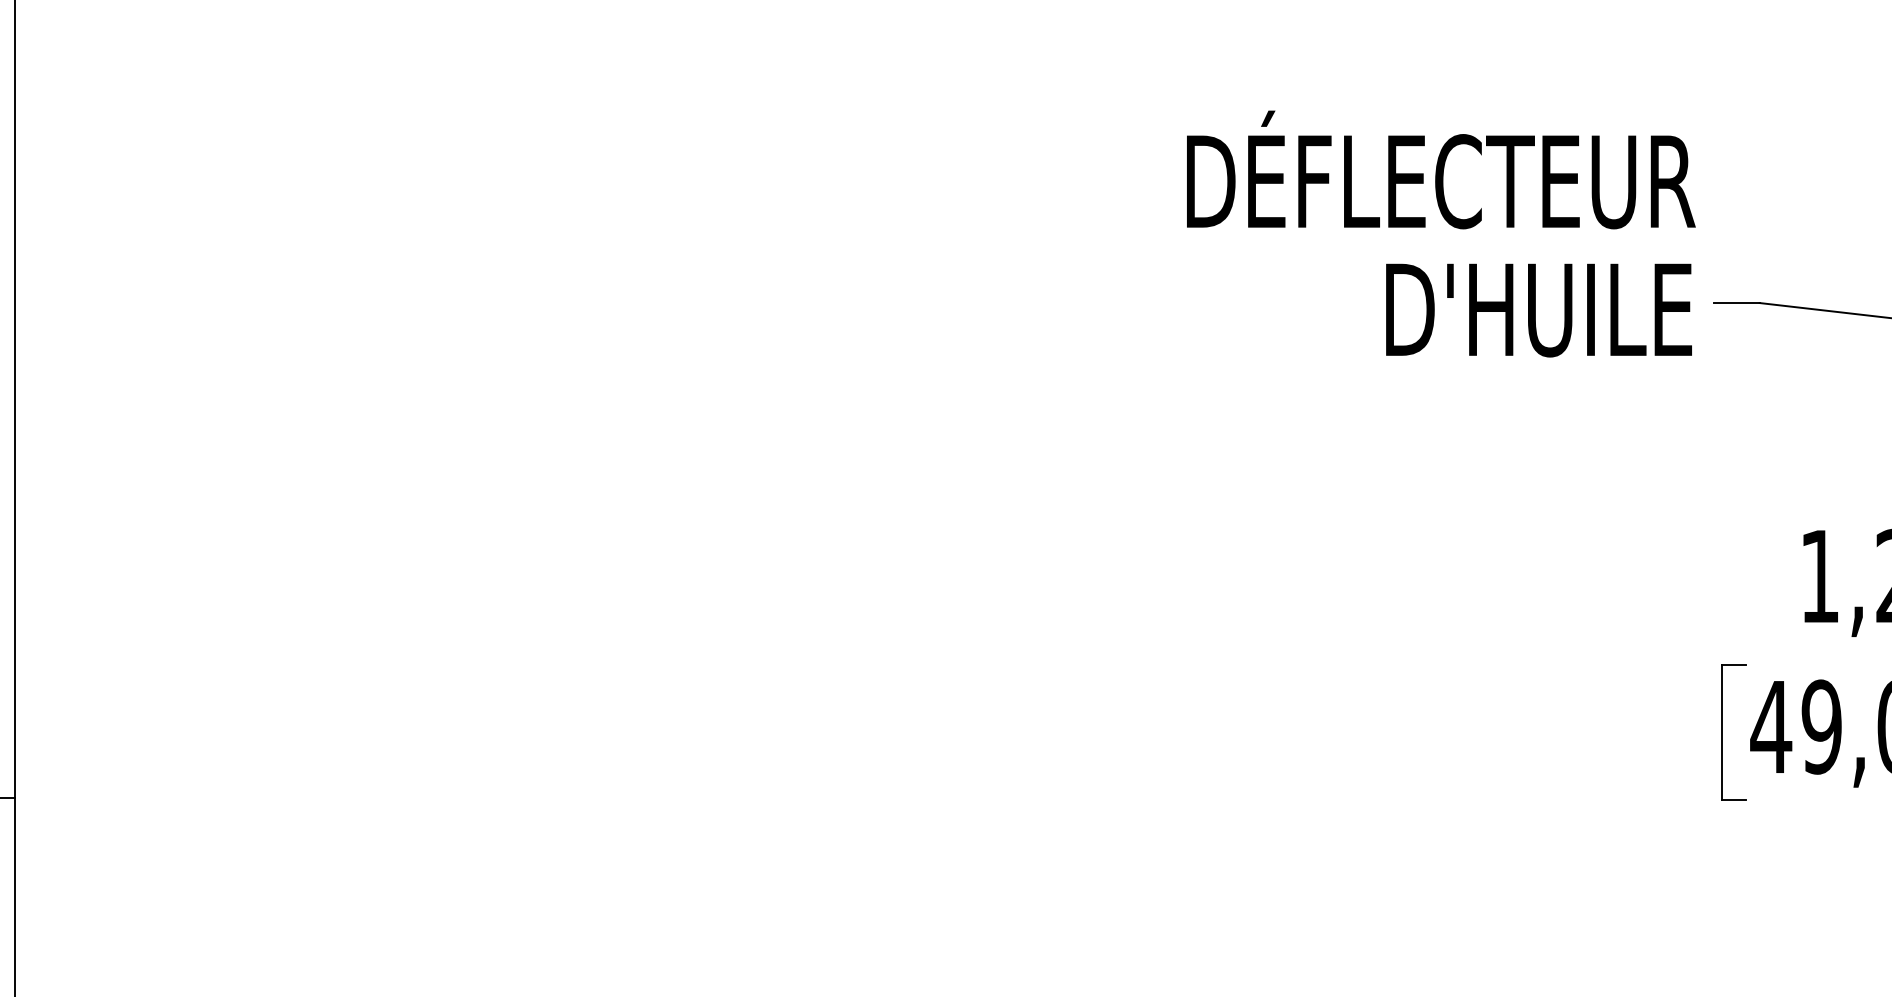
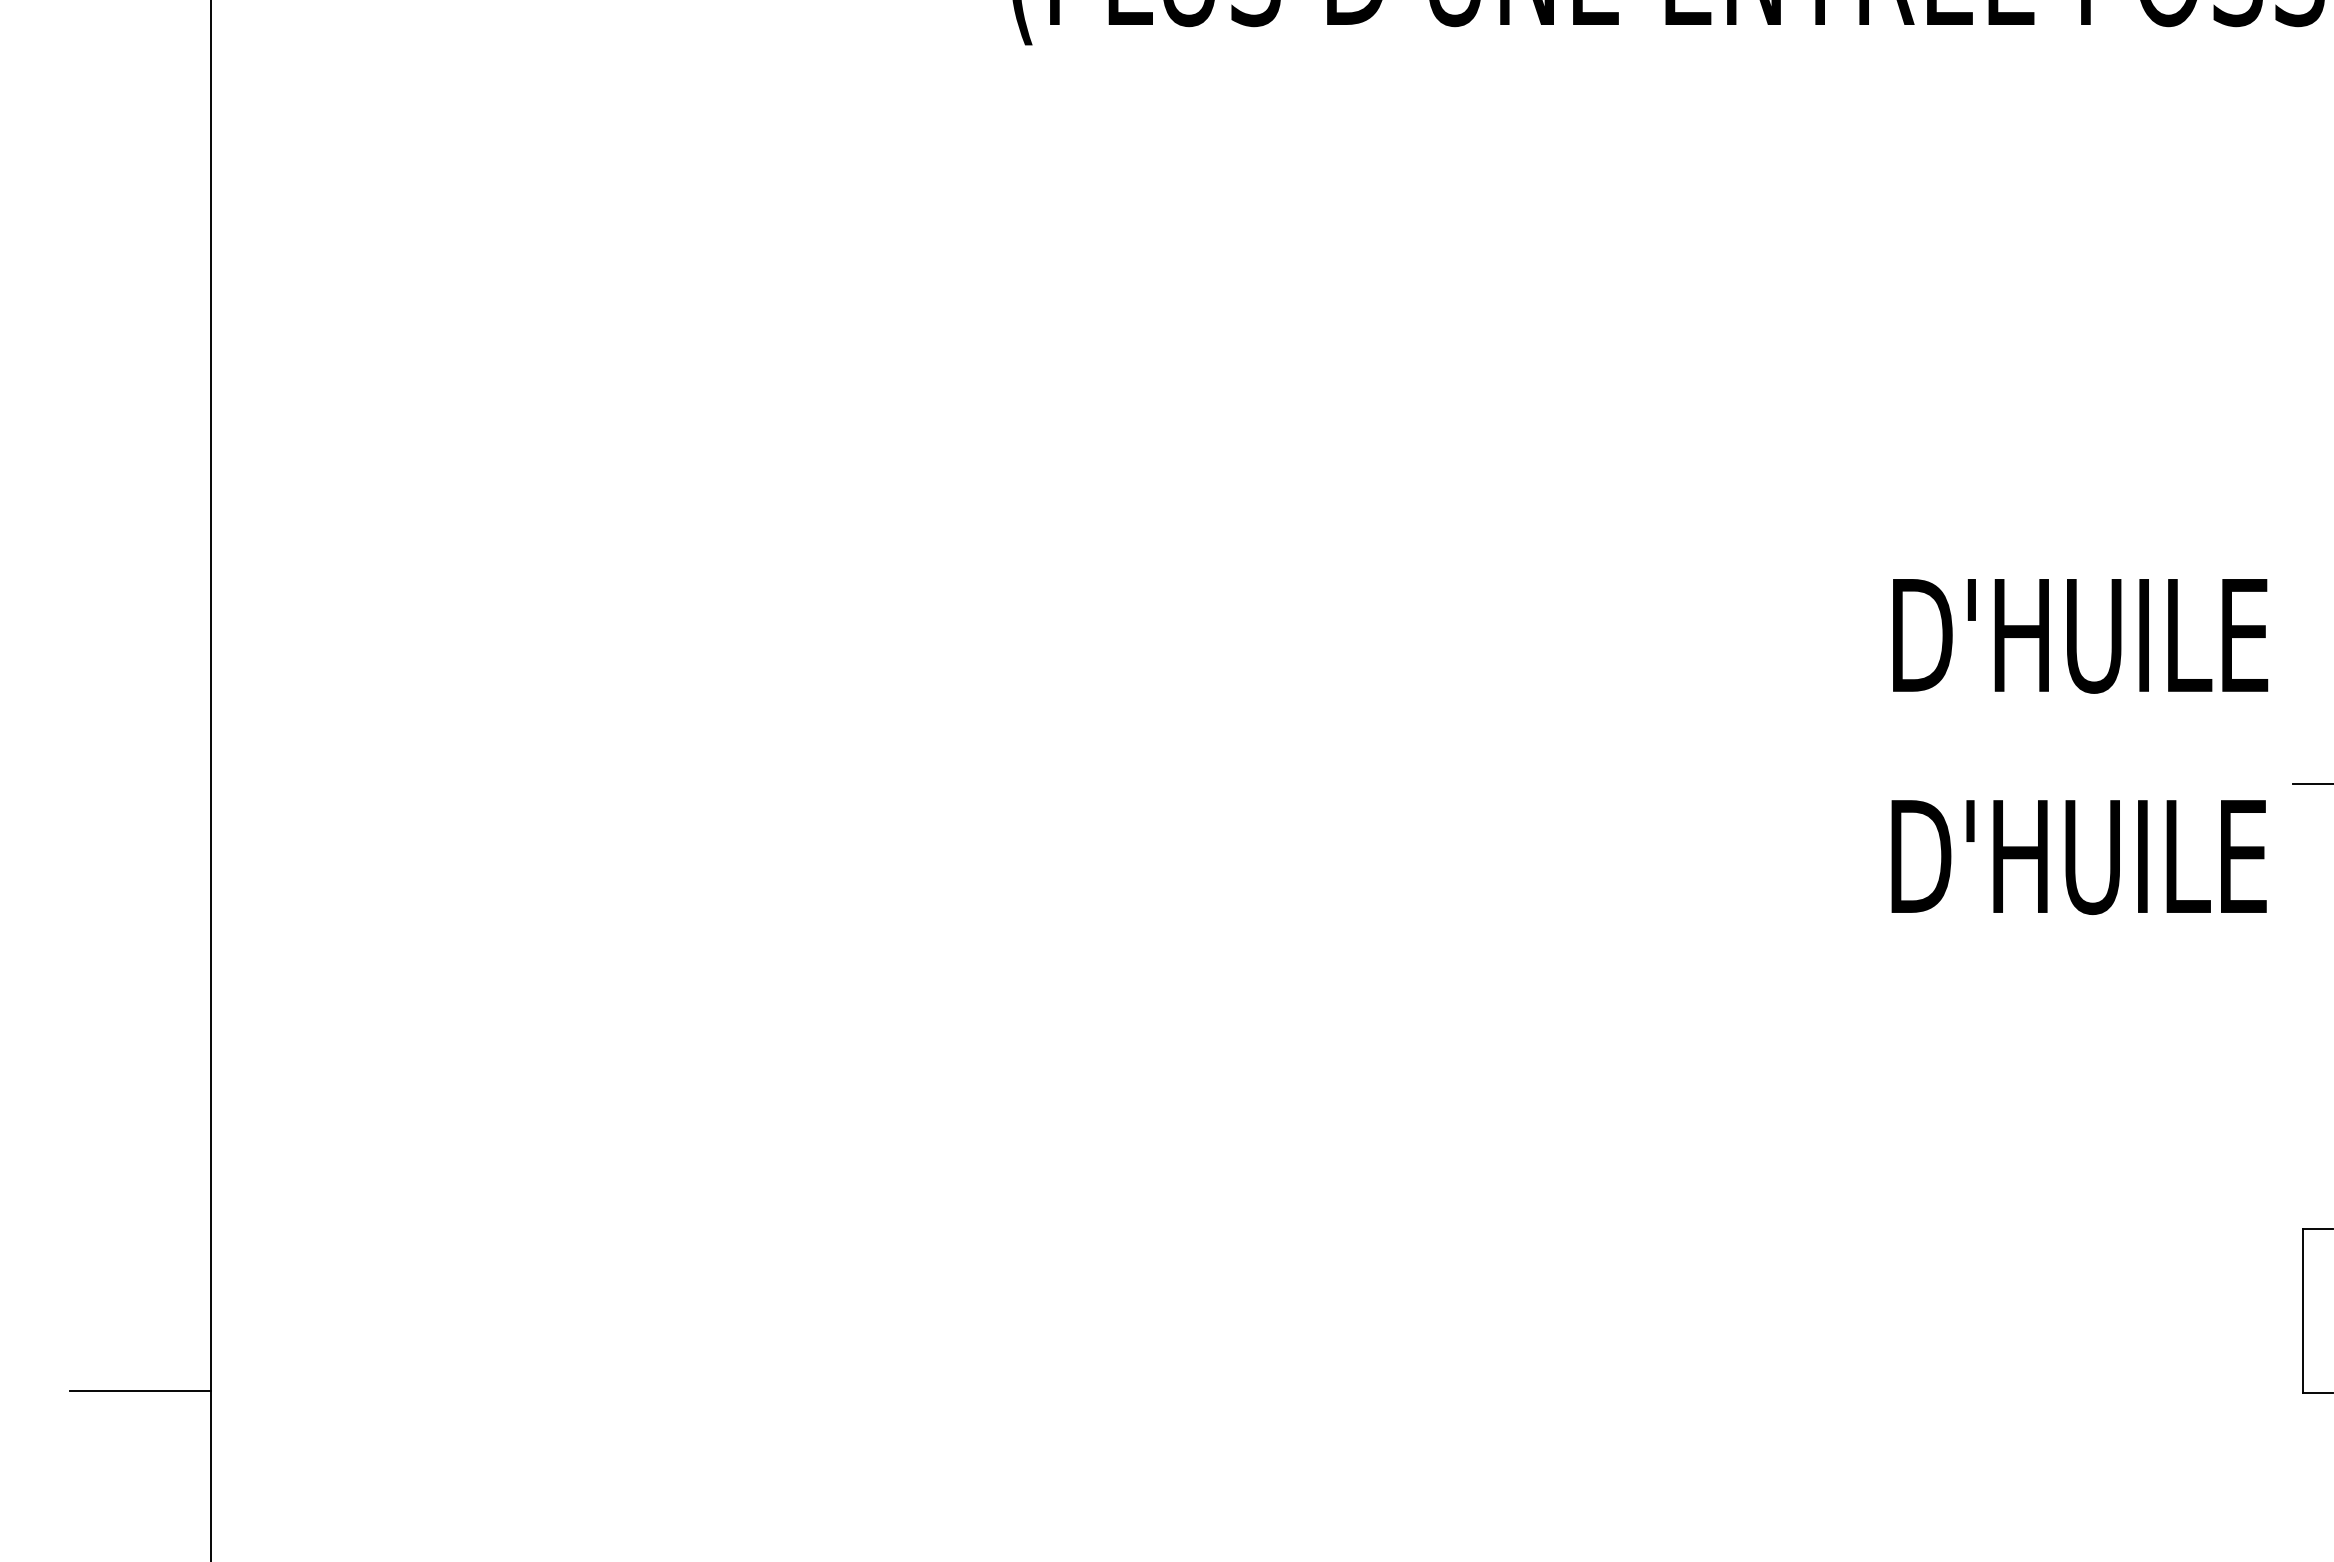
text: (1441, 169) -> (1959, 620), DÉFLECTEUR -> D'HUILE
text: (1538, 310) -> (2078, 857), moved

